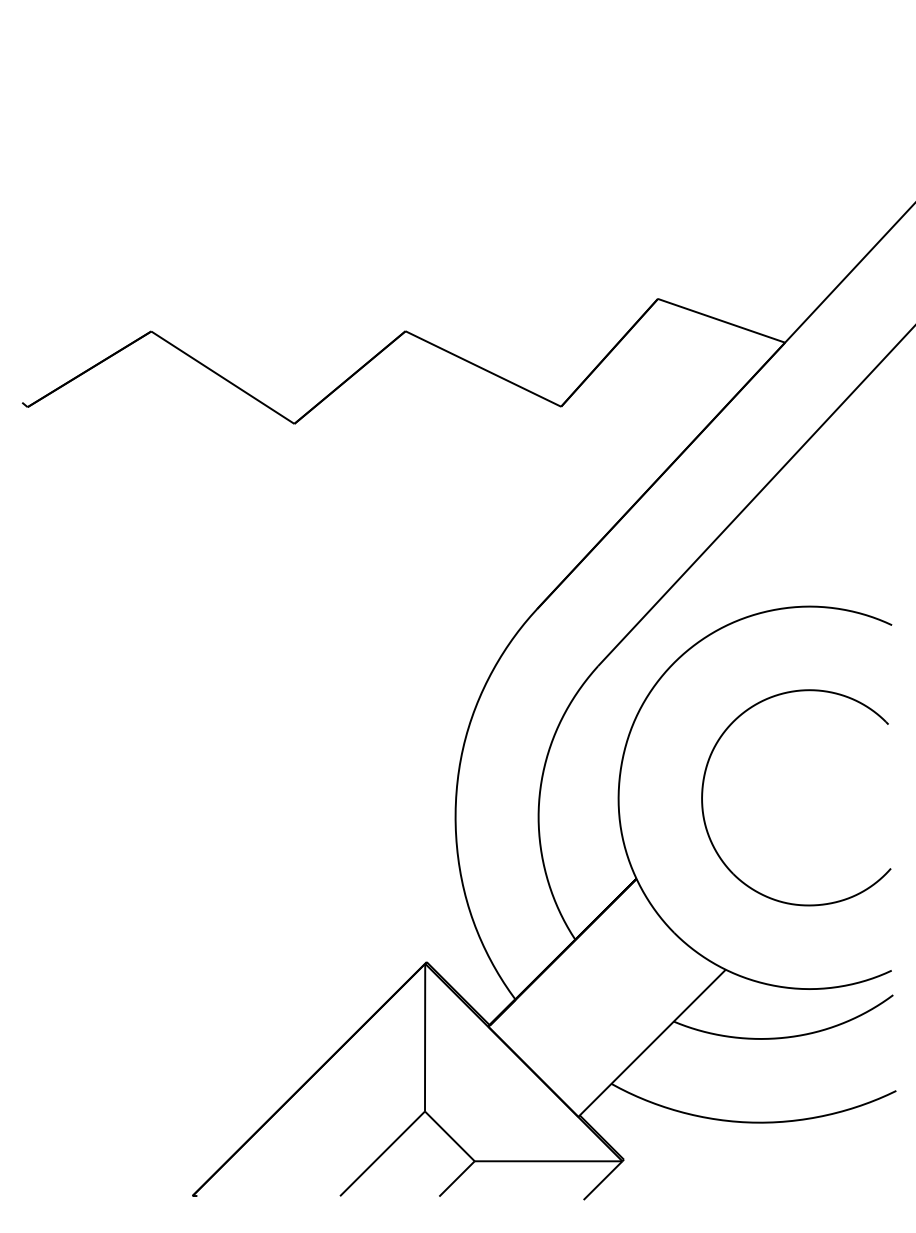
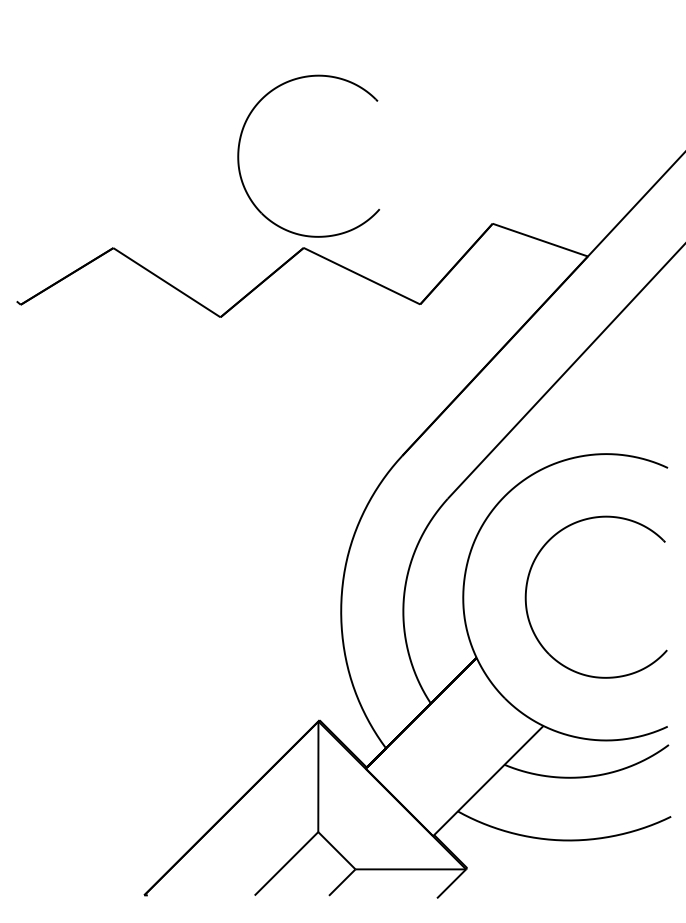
part: (319, 205) -> (239, 153), added

